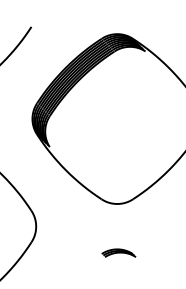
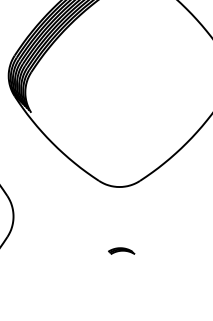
part: (118, 252) -> (121, 250), size x0.6

